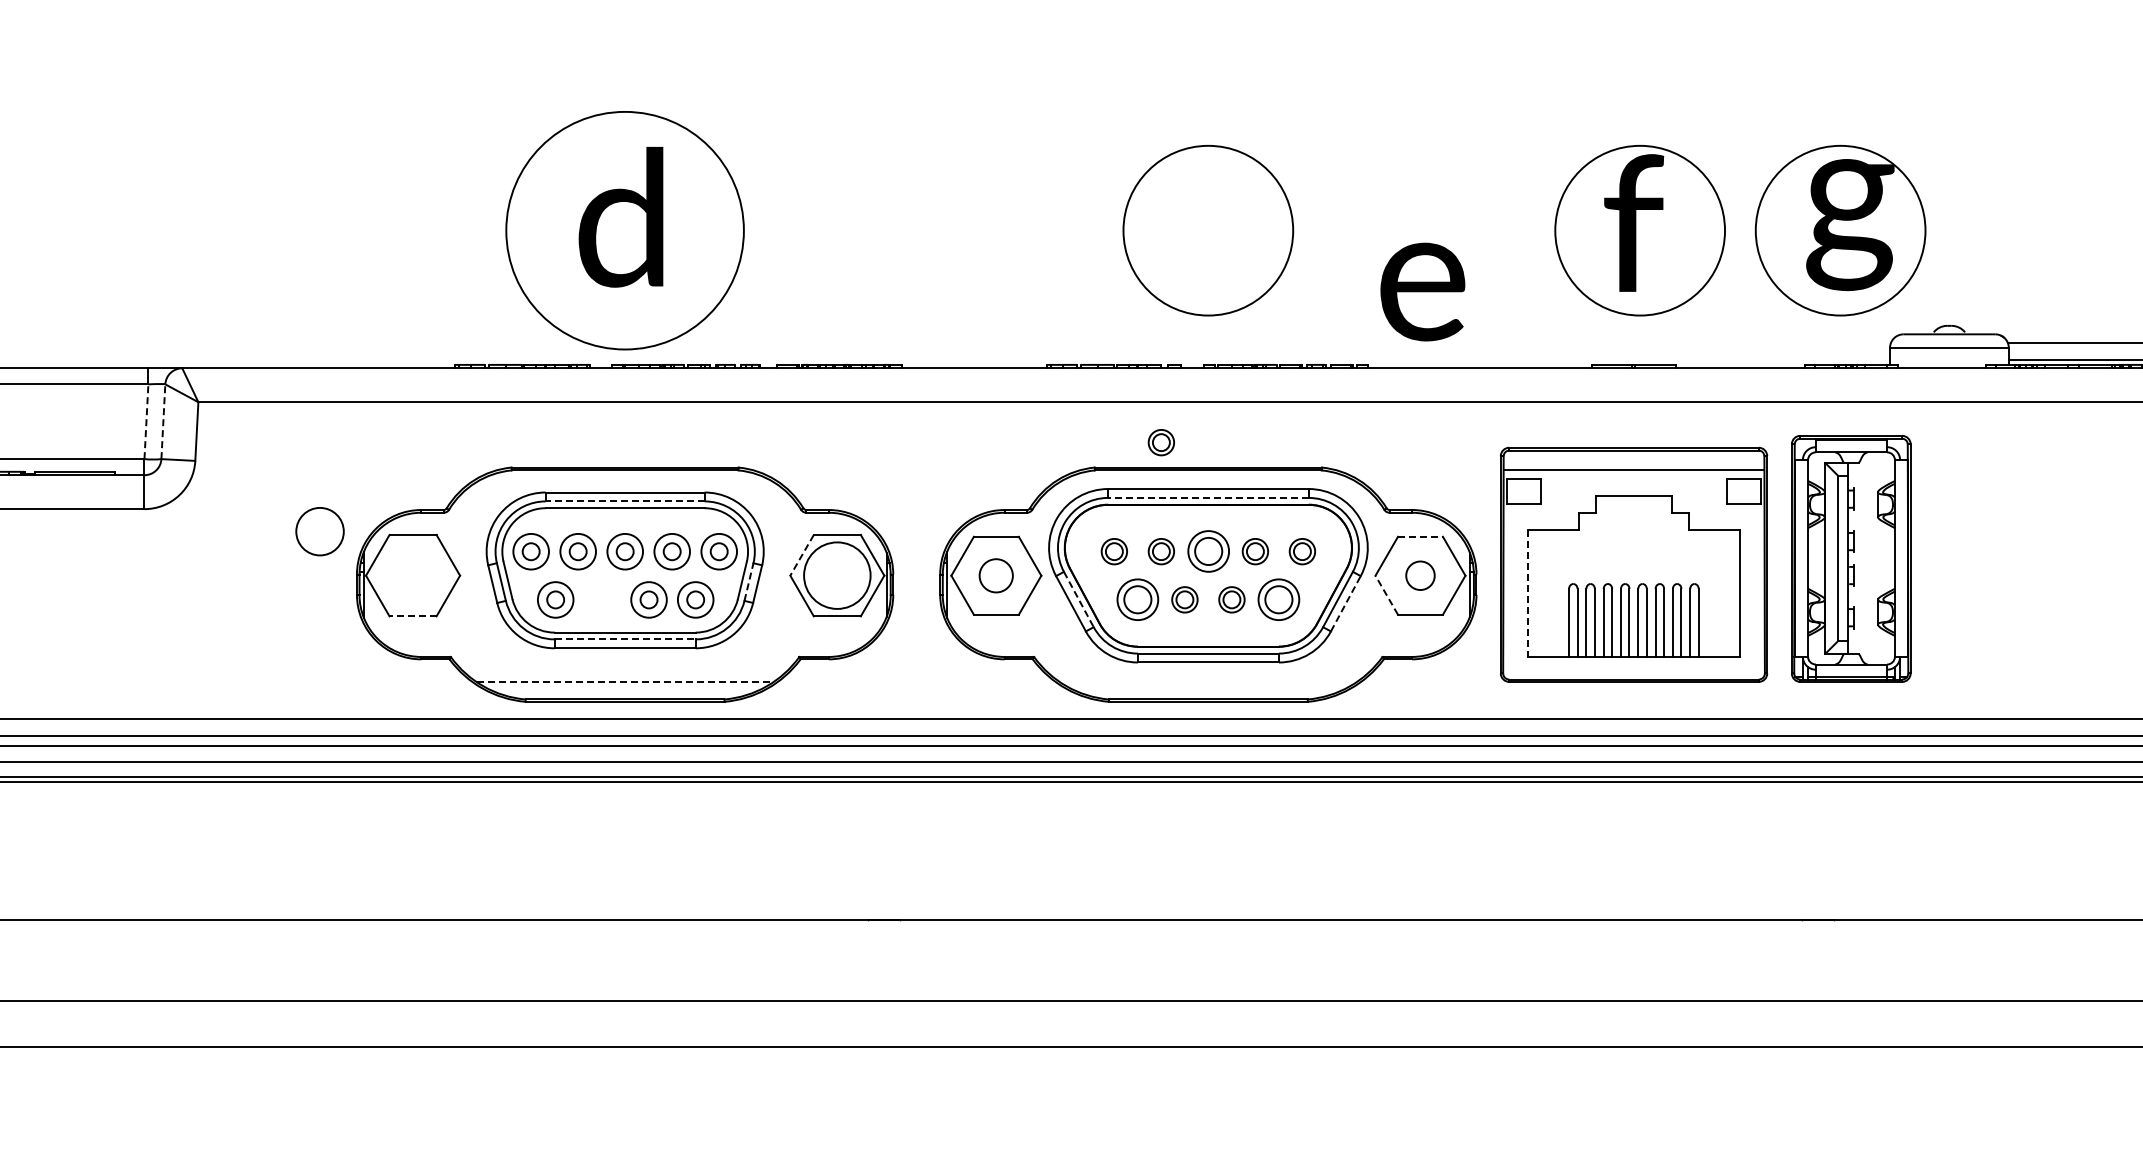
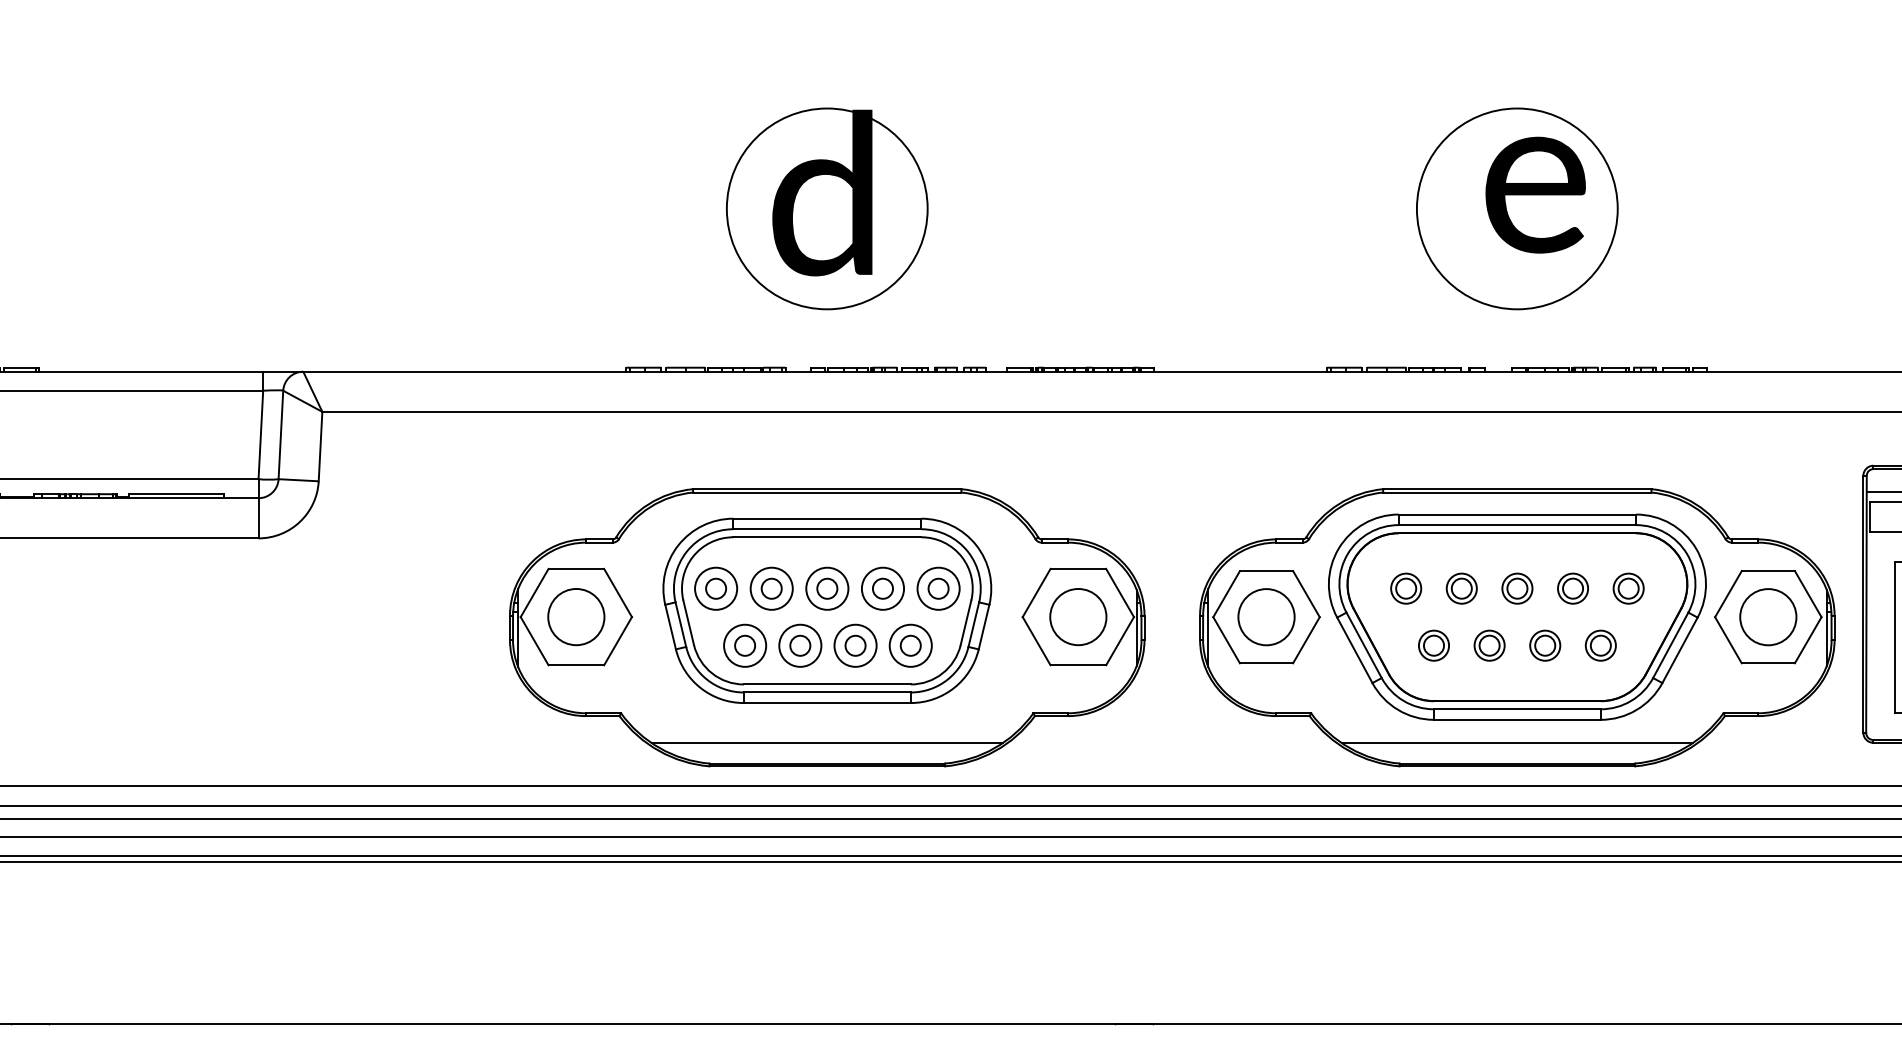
circle: (624, 230) -> (826, 208), size x0.71
text: (1422, 291) -> (1535, 194), moved
line: (146, 421) -> (260, 434), dashed -> solid
line: (163, 421) -> (281, 434), dashed -> solid
part: (1160, 442) -> (1460, 459), removed
line: (1207, 497) -> (1516, 524), dashed -> solid
line: (625, 501) -> (827, 529), dashed -> solid
circle: (319, 531) -> (575, 616), moved
line: (1420, 536) -> (1768, 570), dashed -> solid
part: (1207, 551) -> (1516, 588), size x0.62
line: (802, 555) -> (1037, 593), dashed -> solid
circle: (837, 575) -> (1078, 616), size x0.71
circle: (995, 575) -> (1265, 616), size x1.43
circle: (1420, 575) -> (1768, 616), size x1.67
line: (749, 581) -> (974, 623), dashed -> solid
line: (1527, 593) -> (1894, 638), dashed -> solid
line: (1386, 594) -> (1728, 639), dashed -> solid
part: (602, 599) -> (800, 645), added
line: (1079, 599) -> (1364, 645), dashed -> solid
part: (1137, 599) -> (1433, 645), size x0.62
part: (1278, 599) -> (1600, 645), size x0.62
line: (1346, 603) -> (1680, 650), dashed -> solid
line: (413, 616) -> (576, 665), dashed -> solid
line: (625, 639) -> (827, 692), dashed -> solid
line: (625, 682) -> (827, 743), dashed -> solid
line: (1208, 682) -> (1517, 743), added

